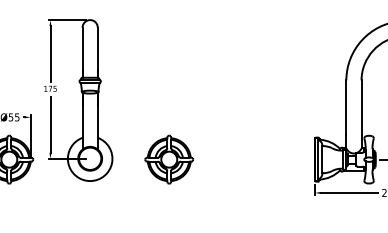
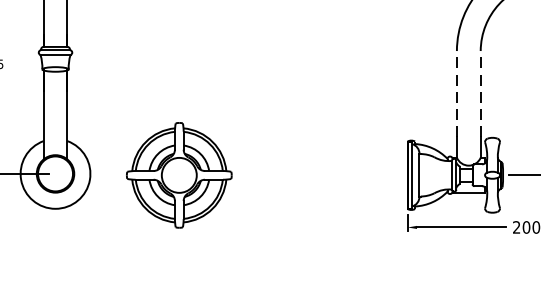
line: (346, 107) -> (457, 93), solid -> dashed
line: (361, 107) -> (480, 93), solid -> dashed
part: (169, 159) -> (179, 175), size x1.4

